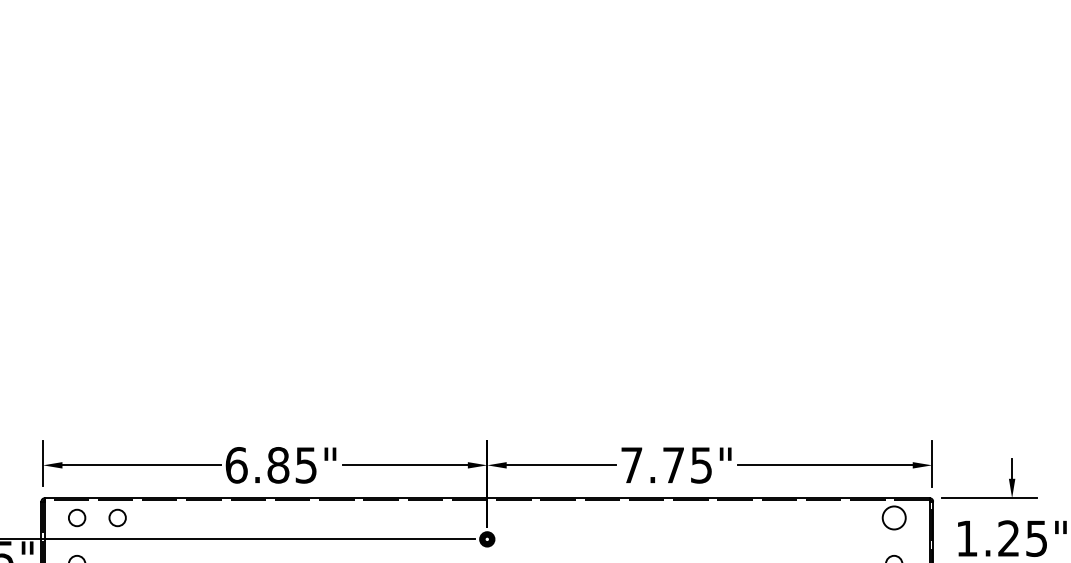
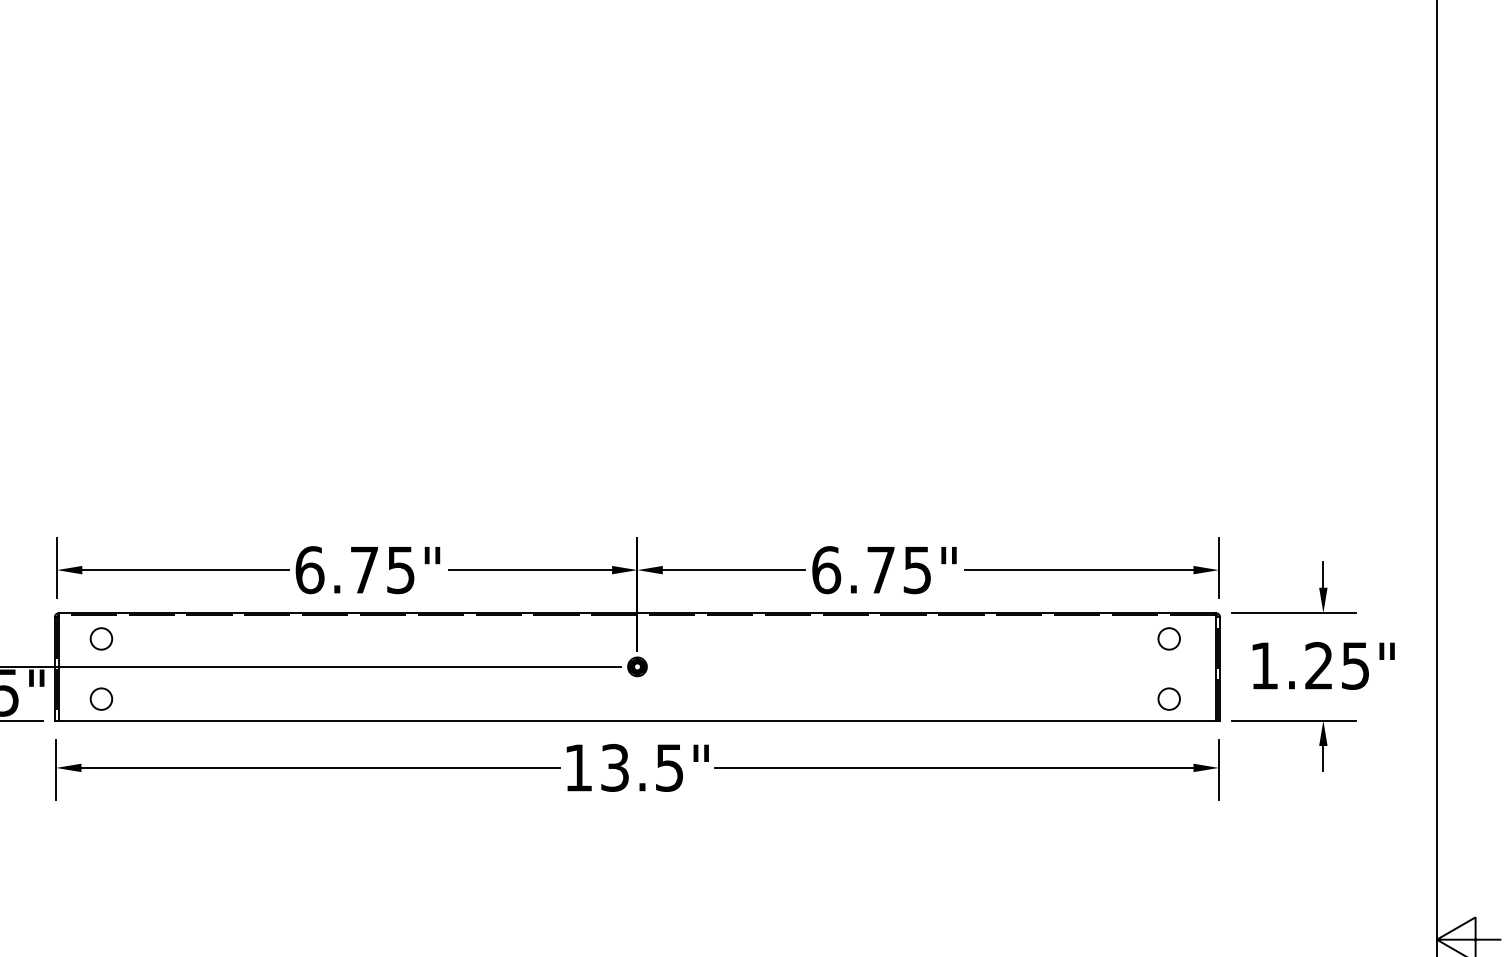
text: (278, 465) -> (364, 570), 6.85" -> 6.75"
text: (631, 465) -> (826, 570), 7.75" -> 6.75"
circle: (117, 517) -> (154, 638), removed
circle: (893, 517) -> (1168, 638), size x0.71

